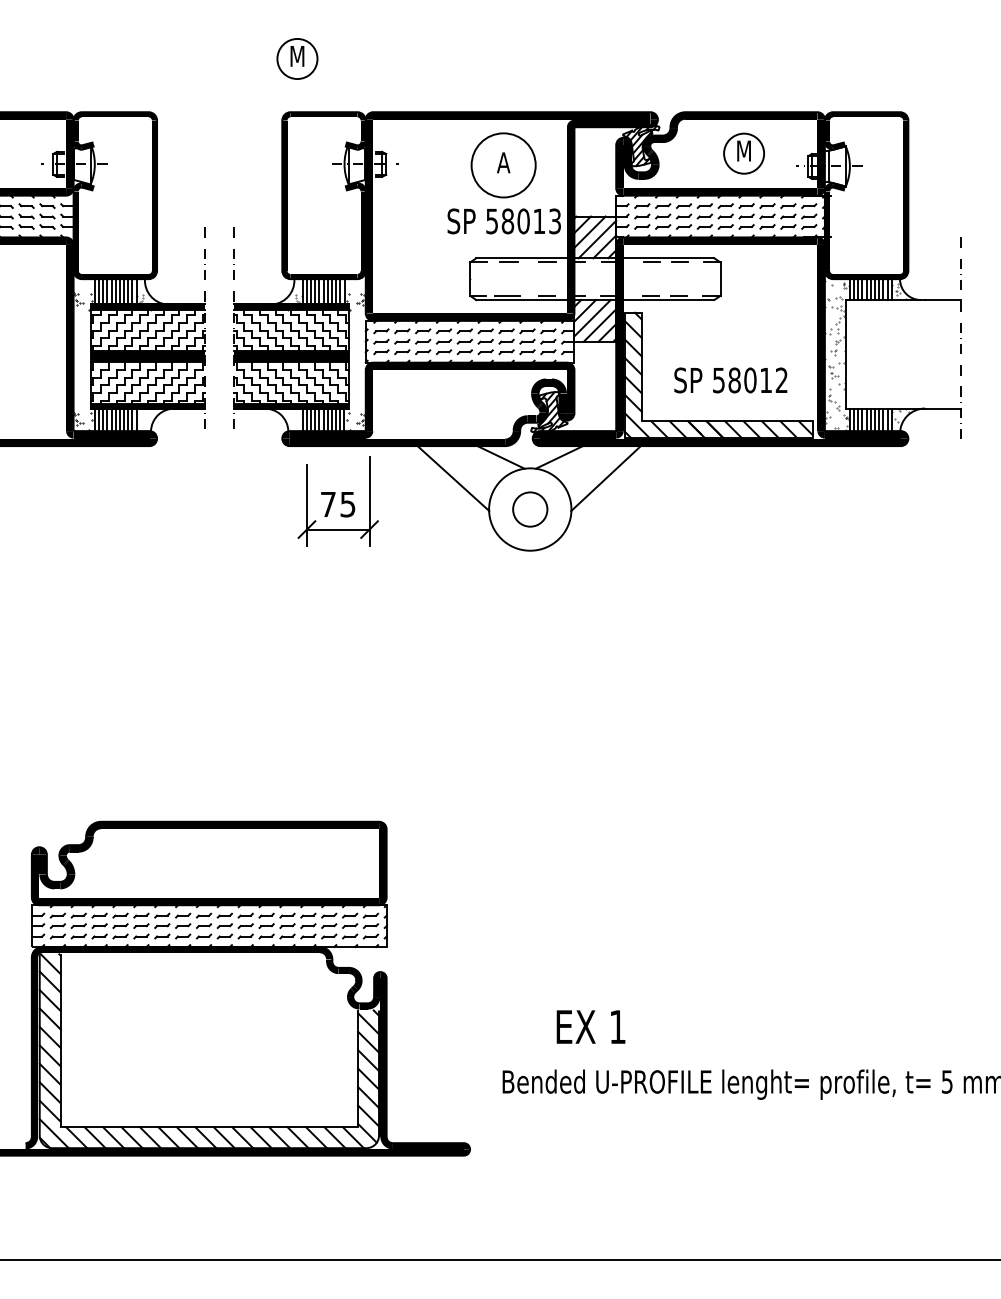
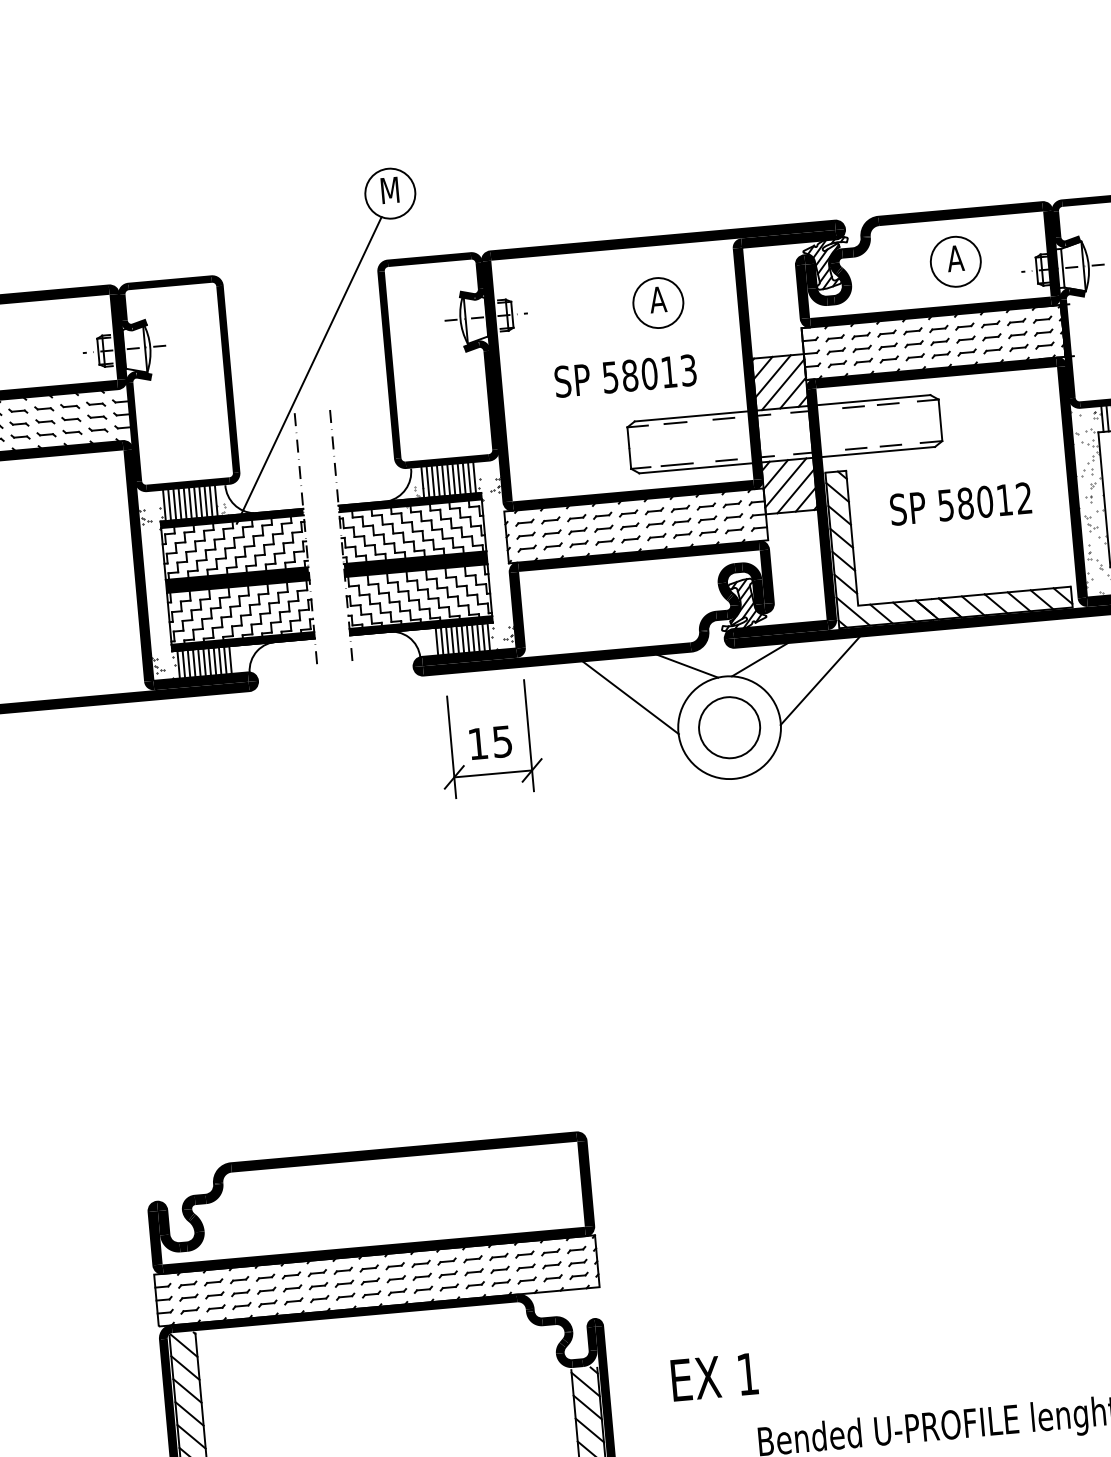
text: (743, 150) -> (954, 257), M -> A
circle: (503, 165) -> (658, 303), size x0.62
line: (219, 194) -> (308, 370), added
text: (503, 221) -> (624, 376), moved
text: (730, 380) -> (960, 504), moved
text: (328, 504) -> (478, 743), 75 -> 15
circle: (529, 509) -> (728, 727), size x1.43
text: (590, 1026) -> (713, 1376), moved

